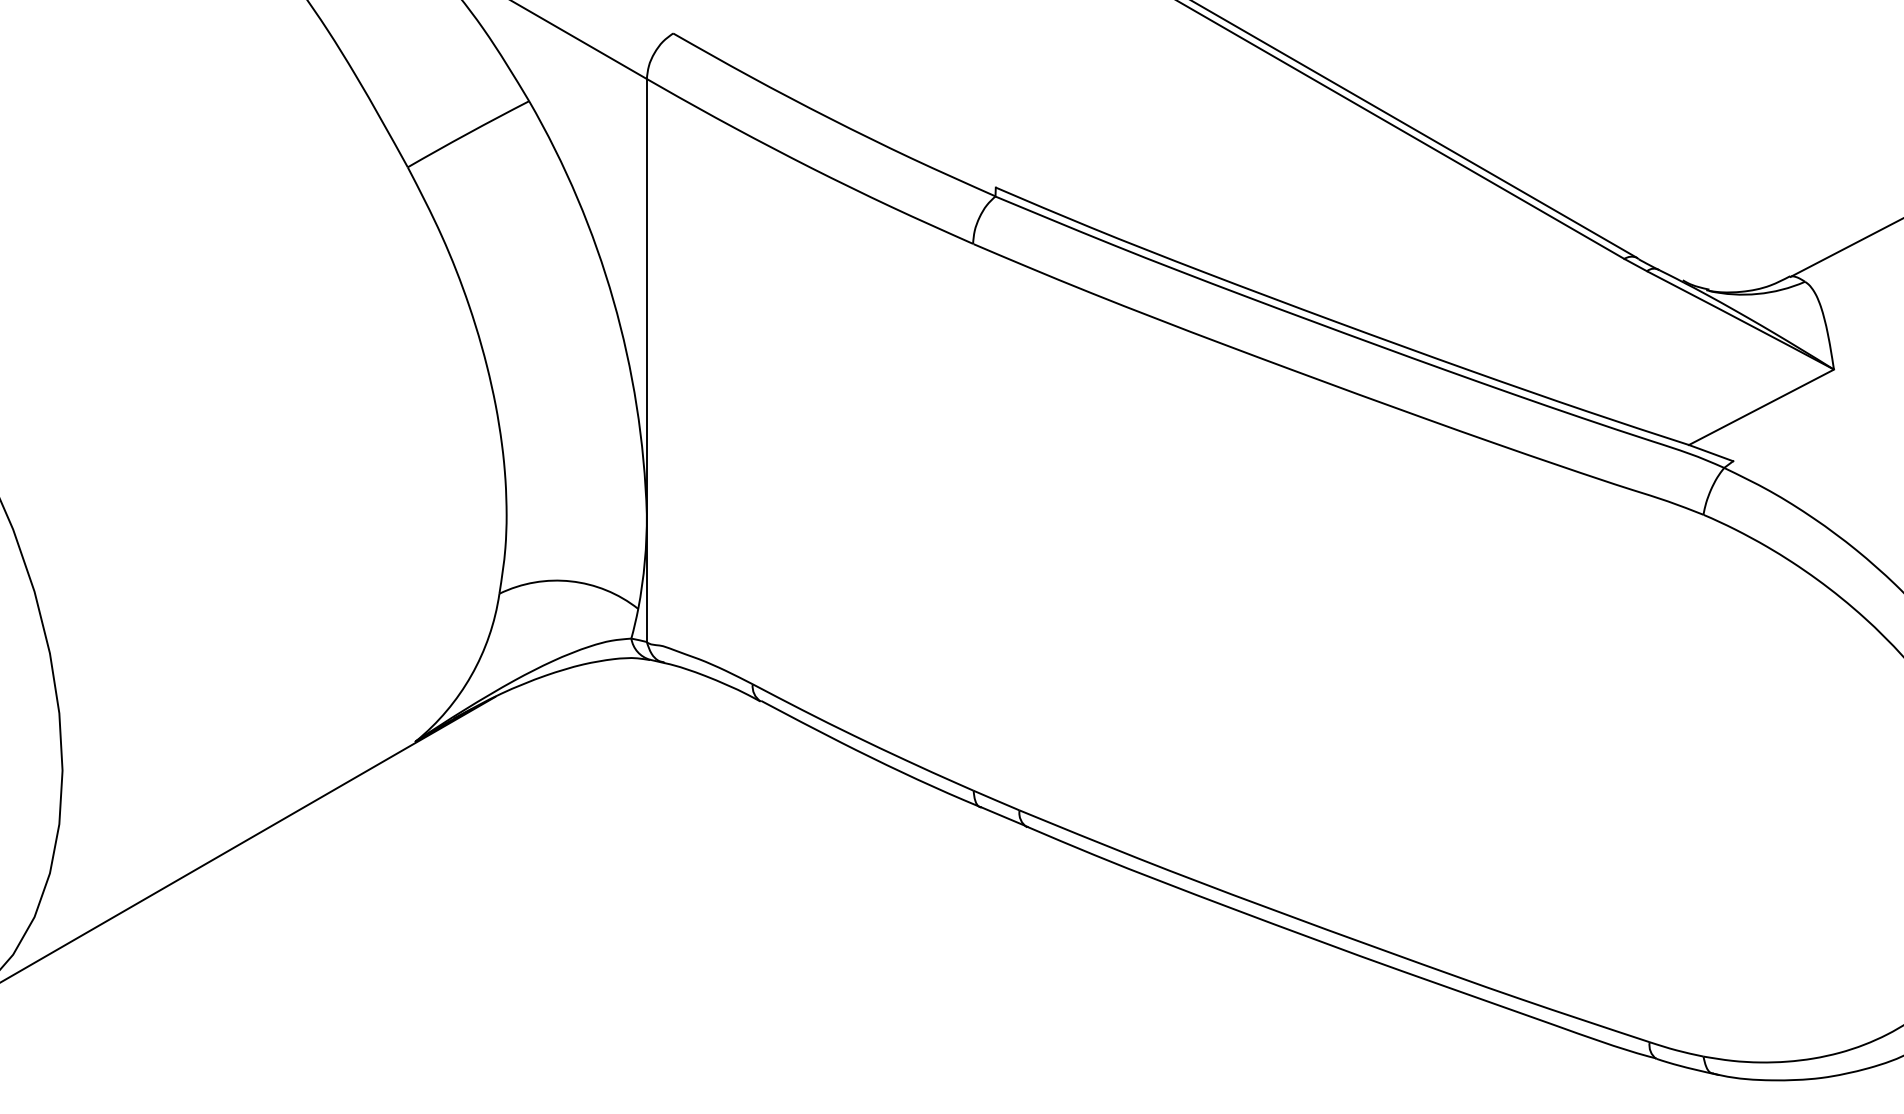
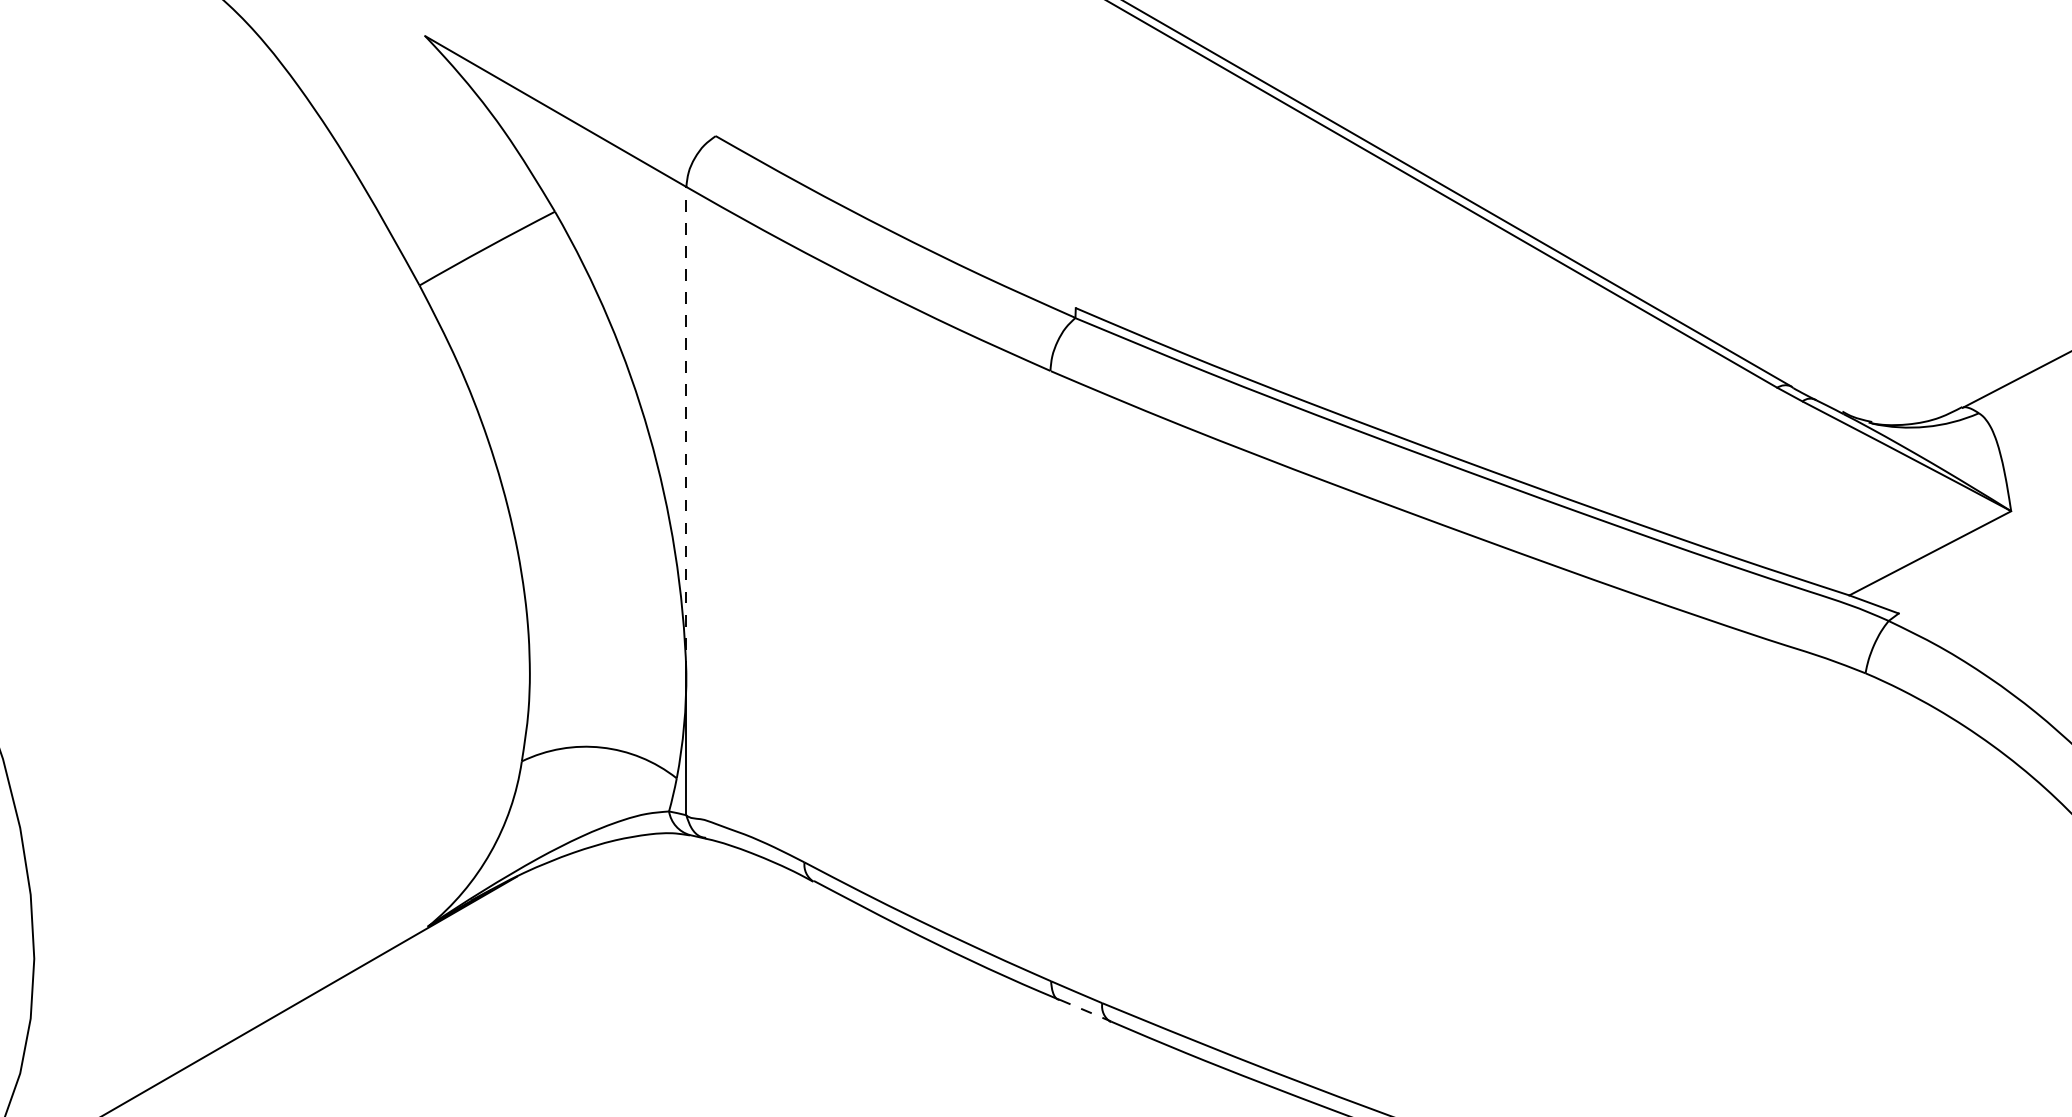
line: (646, 296) -> (685, 429), solid -> dashed
line: (1004, 817) -> (1085, 1011), solid -> dashed

